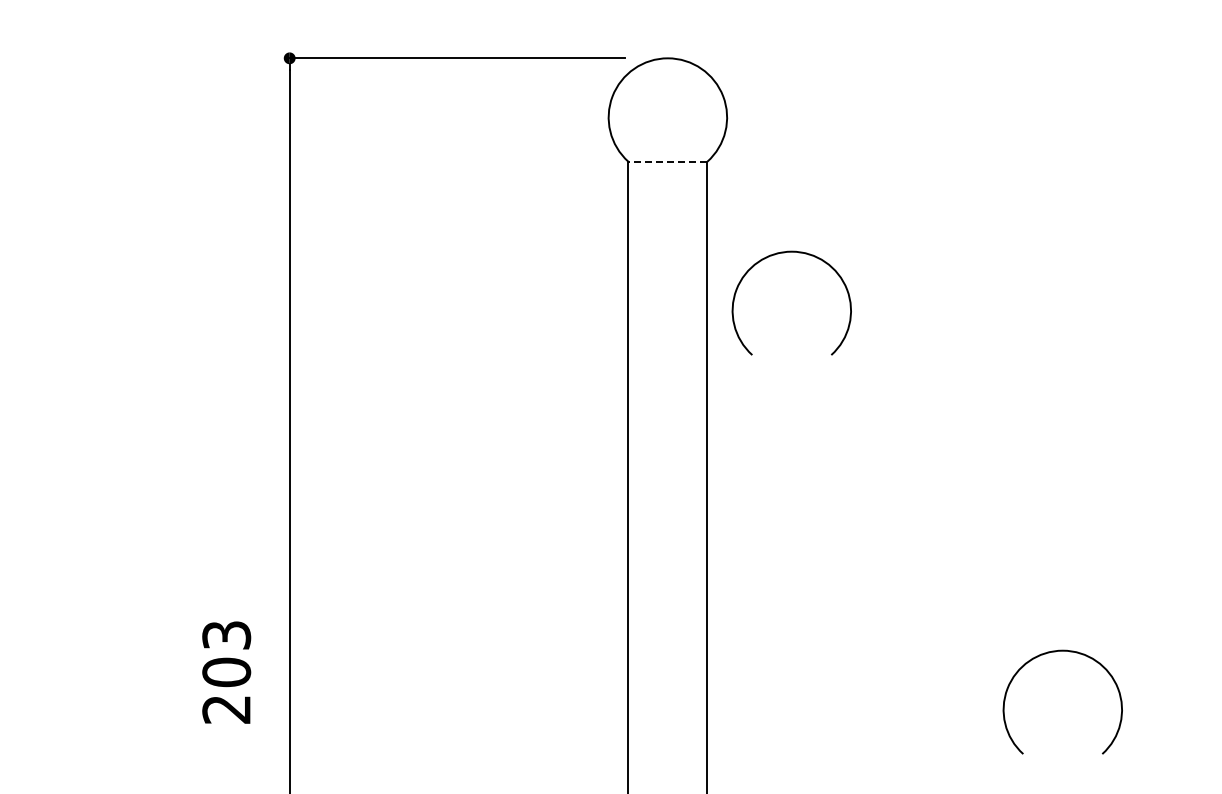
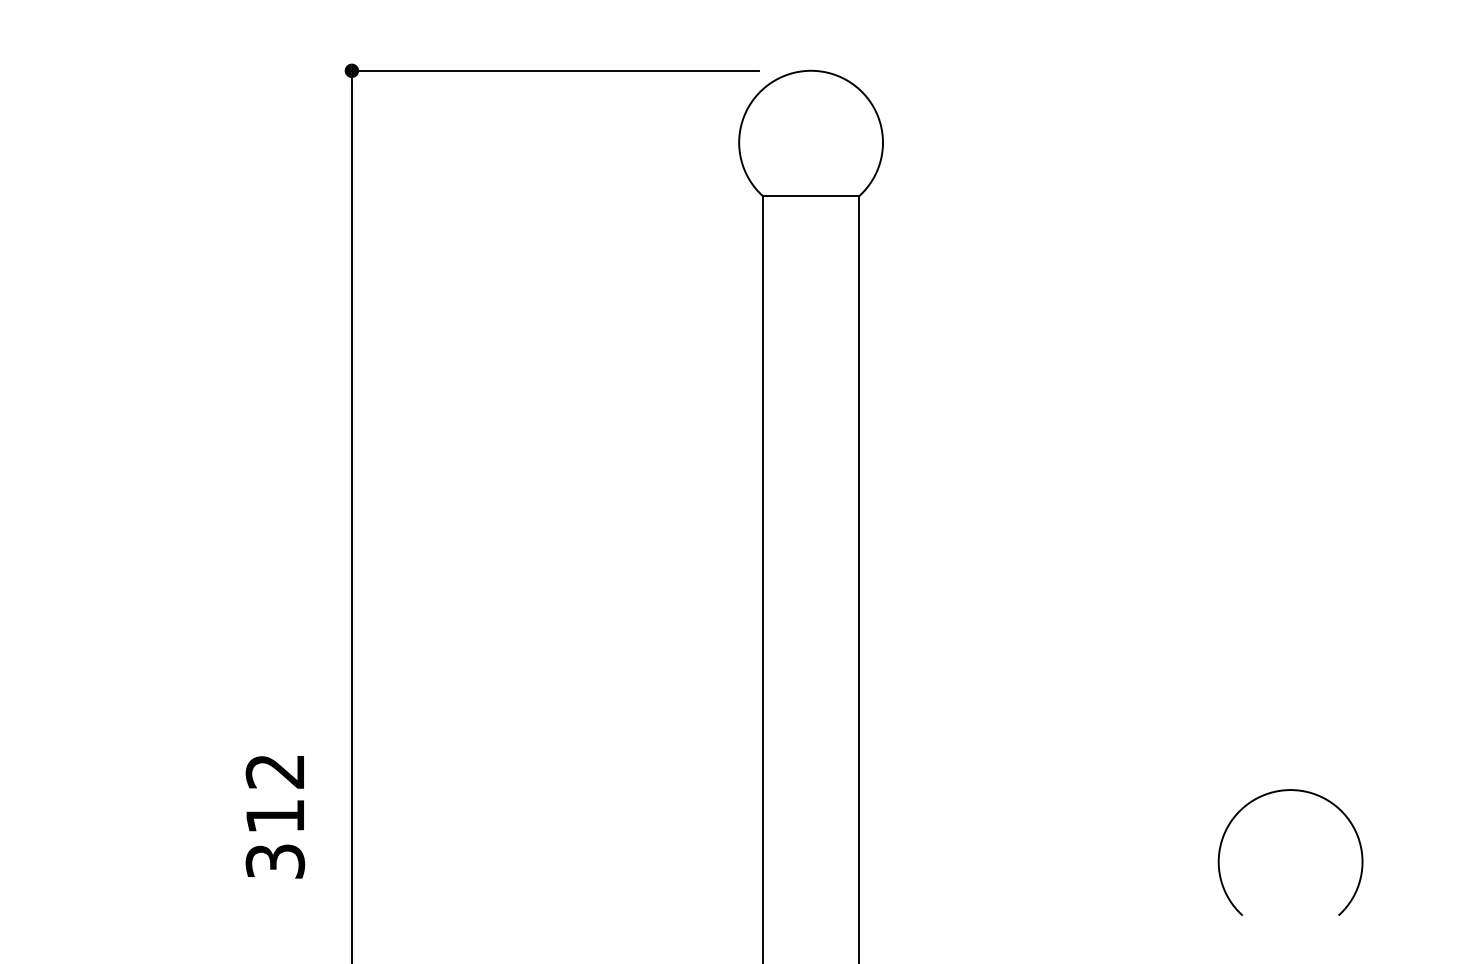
line: (667, 161) -> (810, 196), dashed -> solid
arc: (784, 253) -> (952, 307), removed
text: (226, 672) -> (275, 816), 203 -> 312

